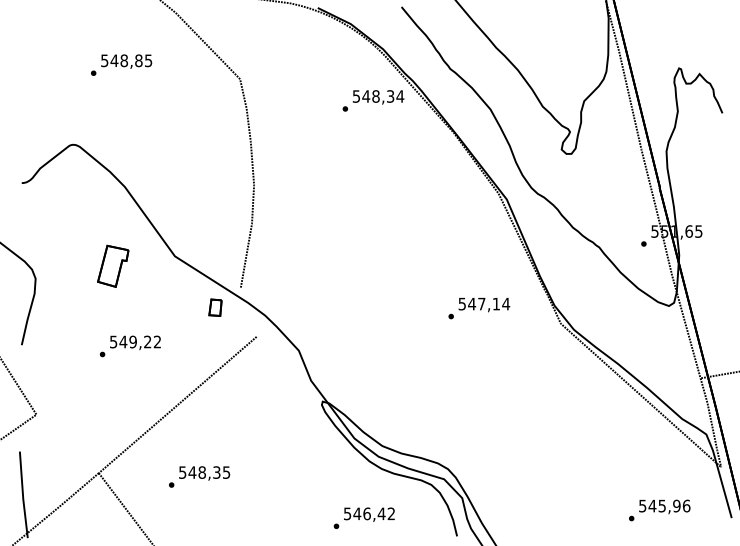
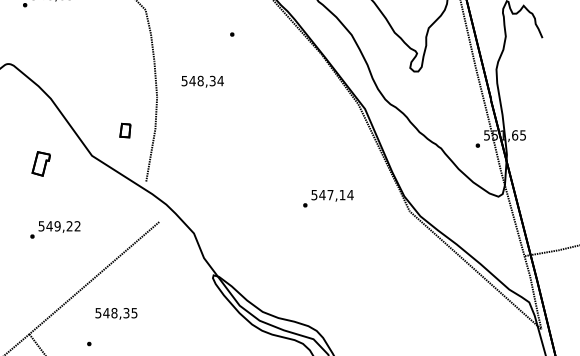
text: (378, 97) -> (202, 81), moved
part: (113, 265) -> (41, 163), size x0.7
part: (215, 307) -> (125, 130), moved
text: (479, 308) -> (328, 198), moved
text: (204, 473) -> (116, 313), moved

